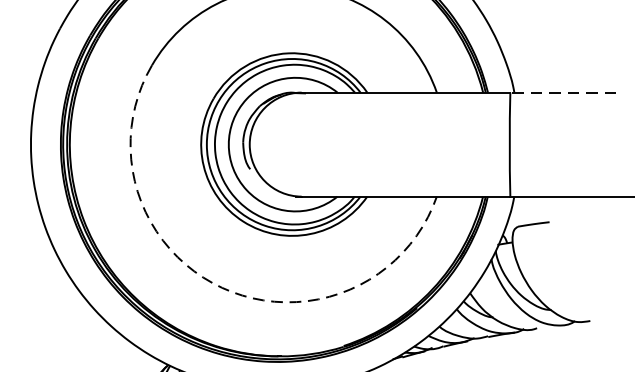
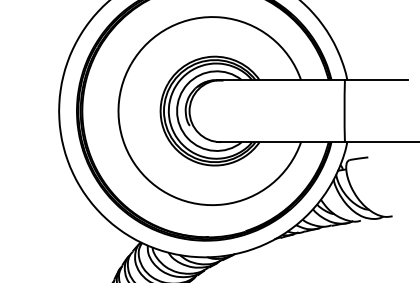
line: (563, 93) -> (376, 80), dashed -> solid
arc: (222, 287) -> (173, 196), dashed -> solid

